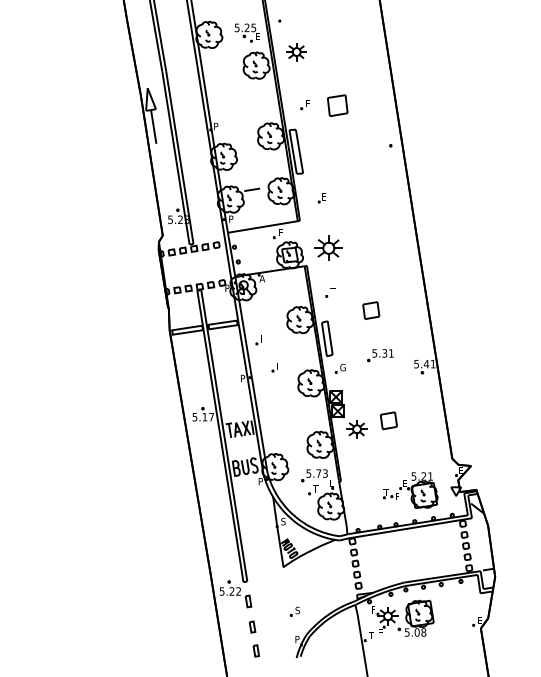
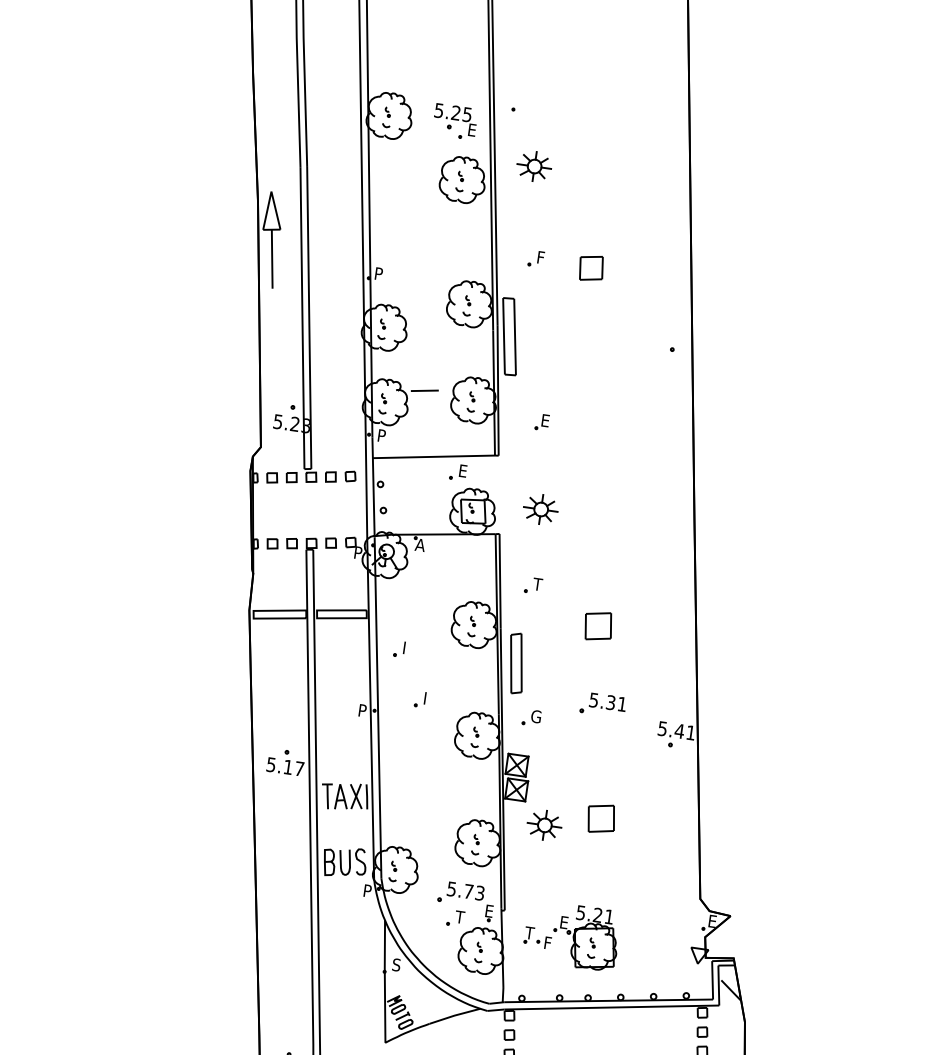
part: (337, 105) -> (591, 267), size x0.71
part: (328, 248) -> (540, 509), size x0.71
part: (410, 490) -> (571, 935), moved

